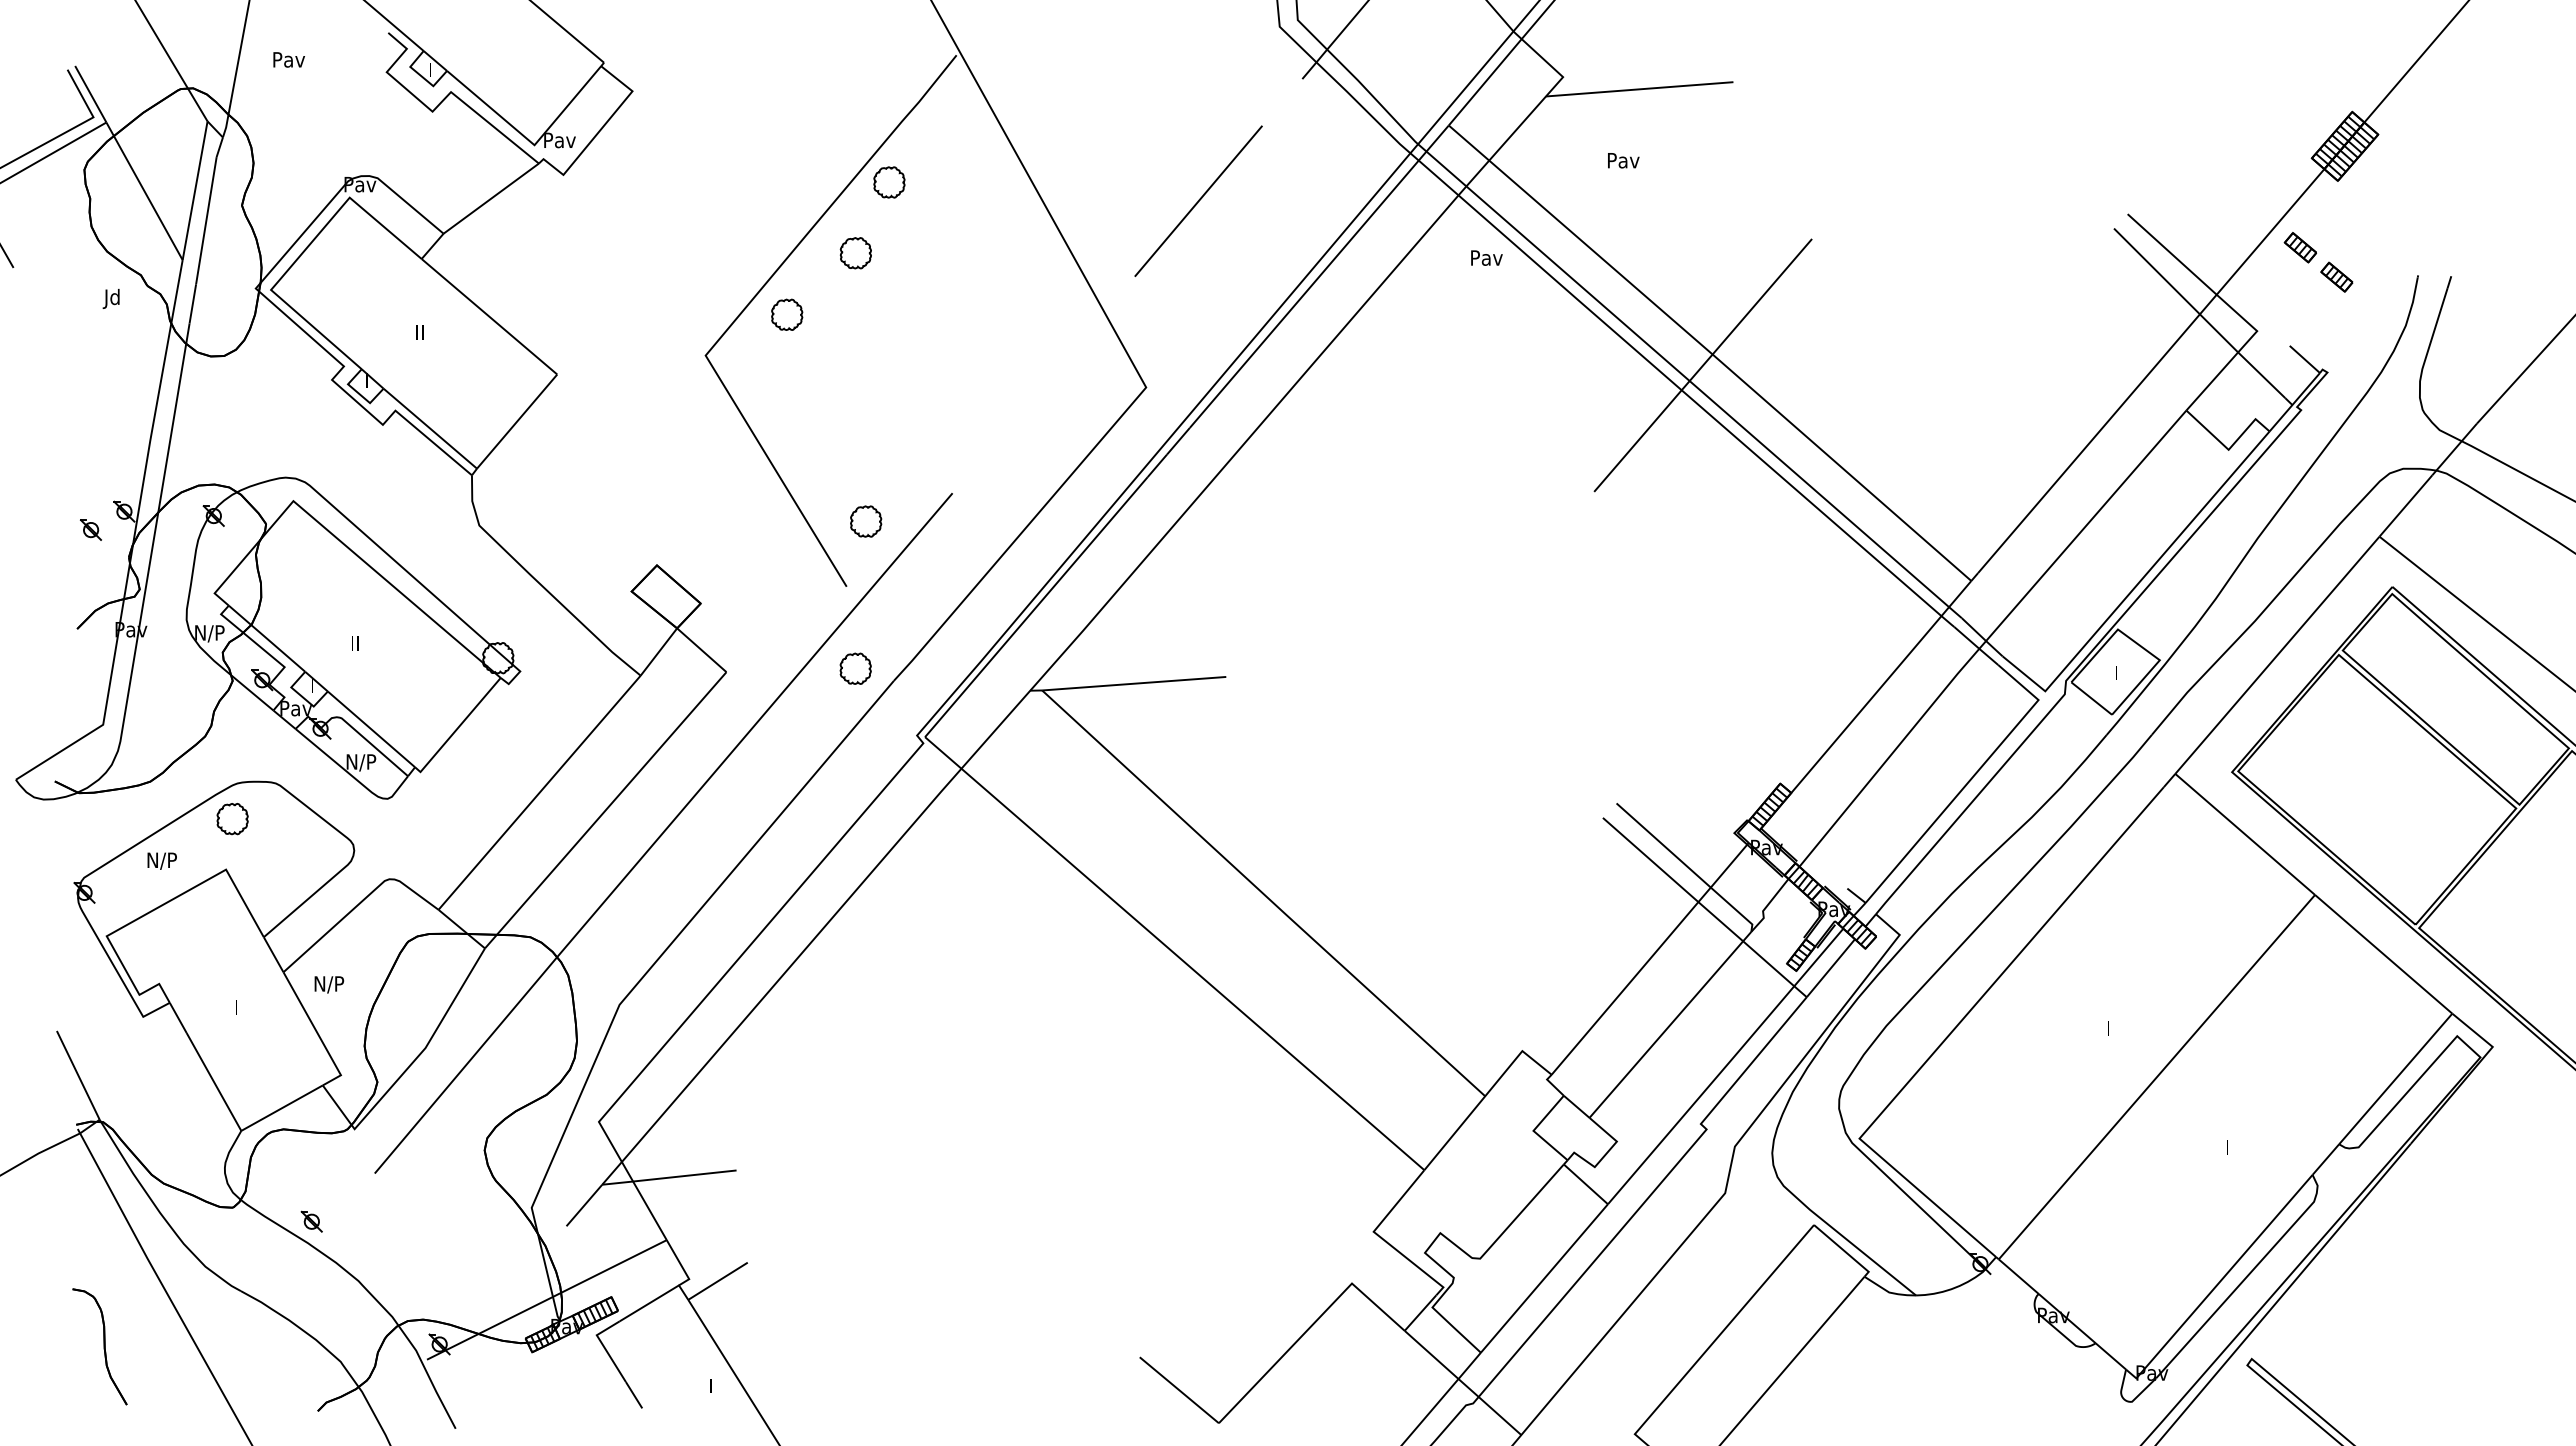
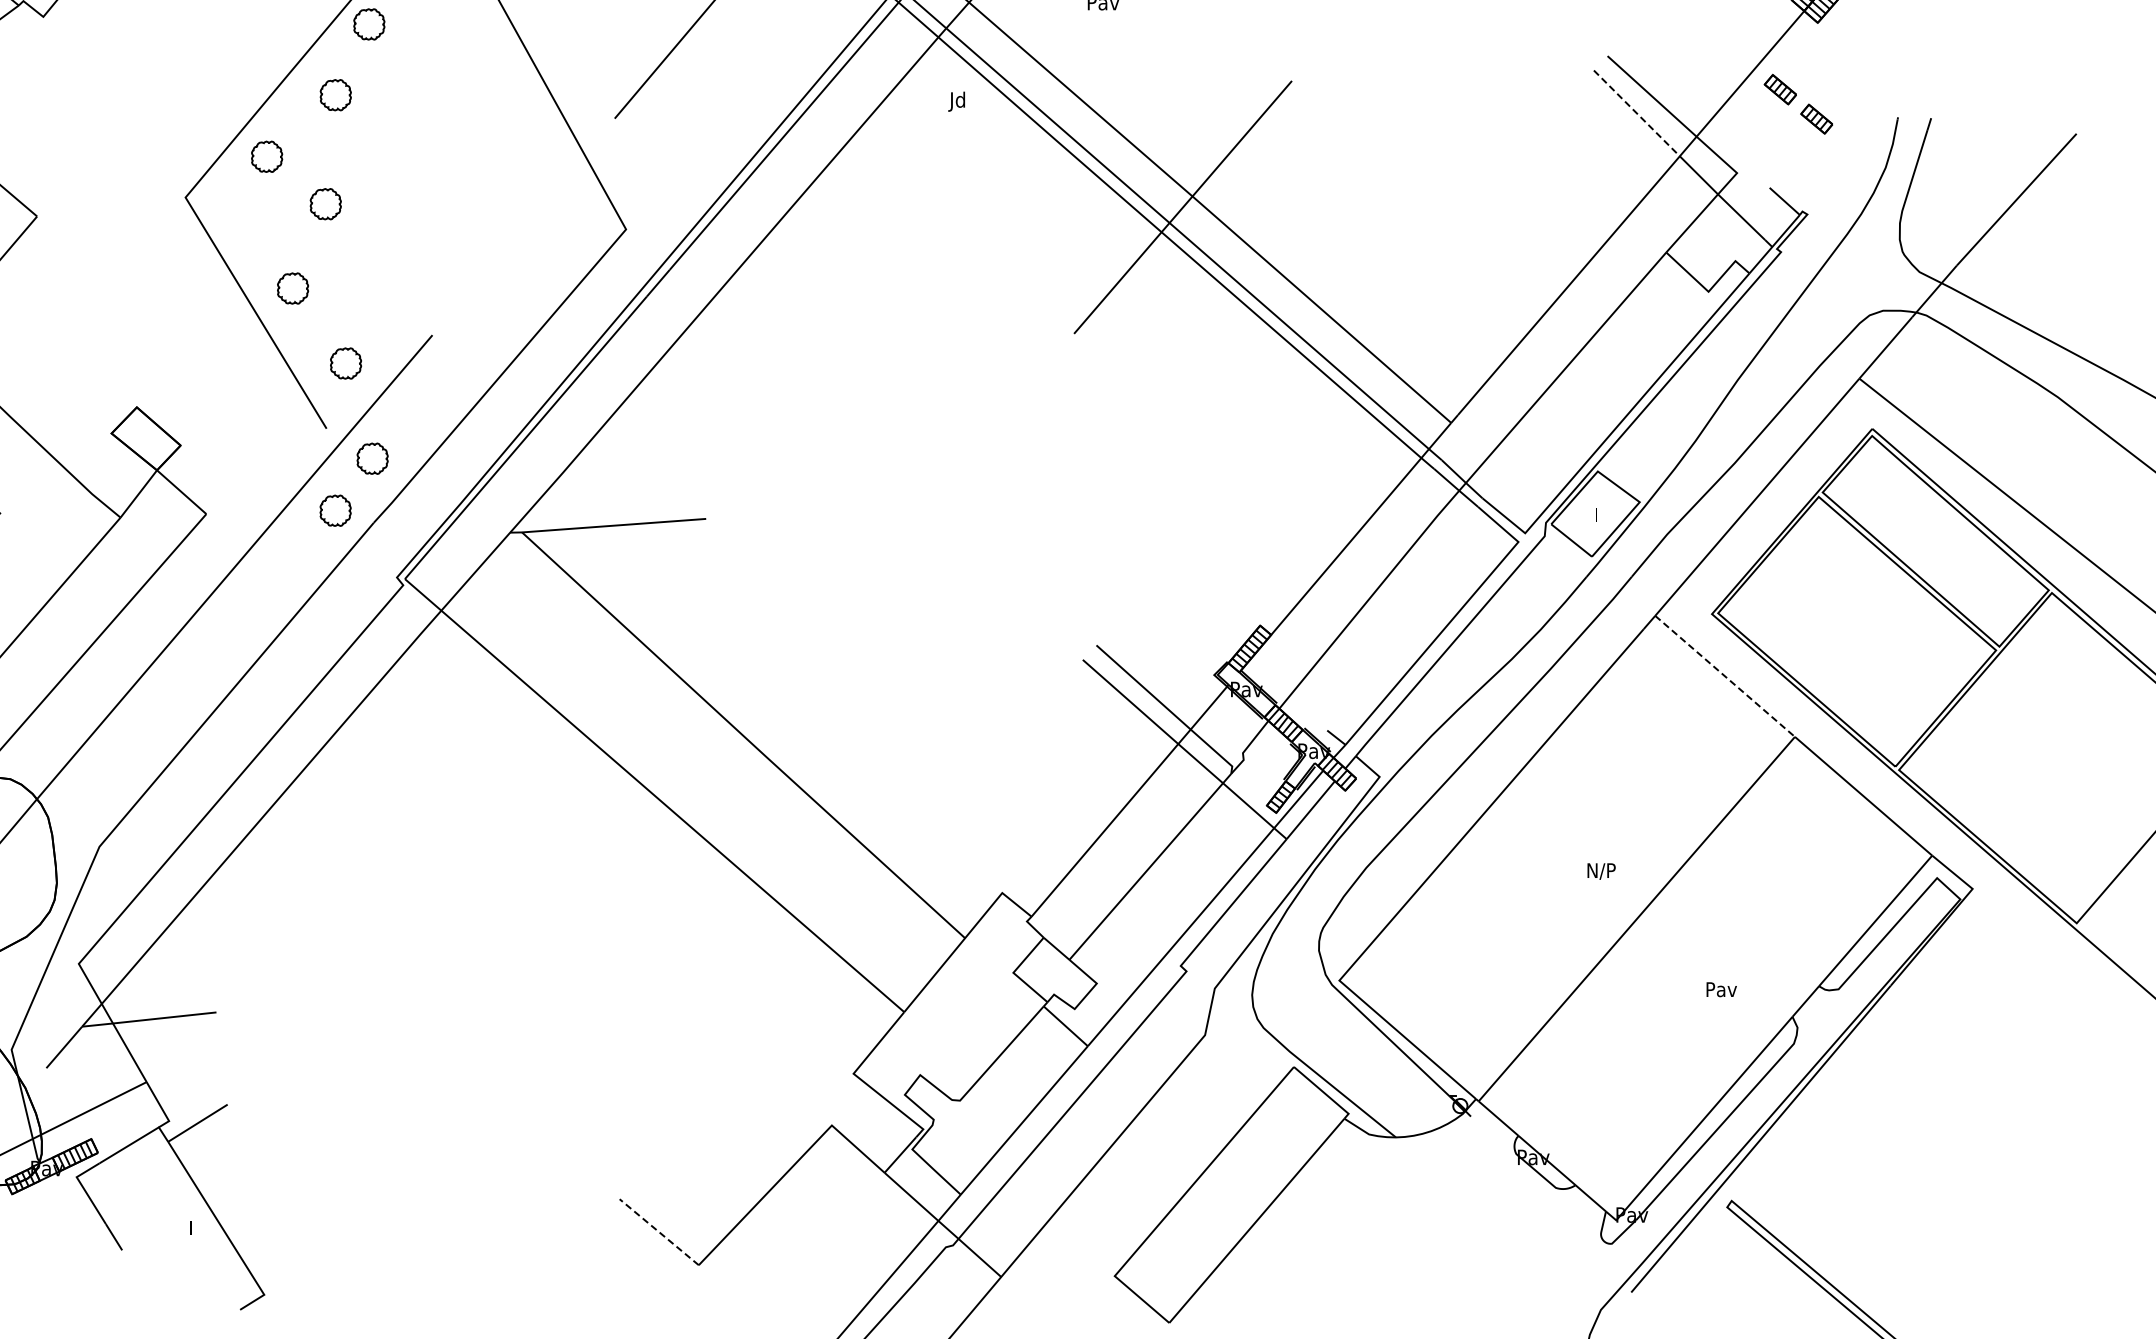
text: (1485, 259) -> (965, 101), Pav -> Jd
line: (2157, 271) -> (1637, 113), solid -> dashed
part: (845, 362) -> (325, 204), added
part: (813, 446) -> (293, 288), added
part: (892, 616) -> (372, 458), added
line: (2245, 834) -> (1725, 676), solid -> dashed
text: (2121, 1029) -> (1601, 871), I -> N/P
text: (2241, 1147) -> (1721, 989), I -> Pav
line: (1179, 1390) -> (659, 1232), solid -> dashed

